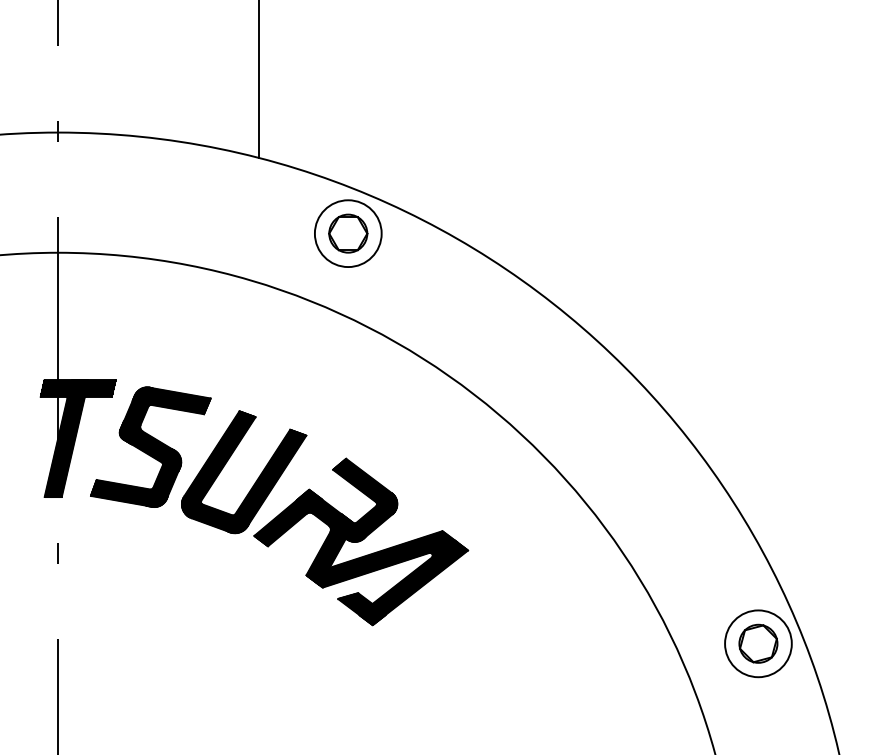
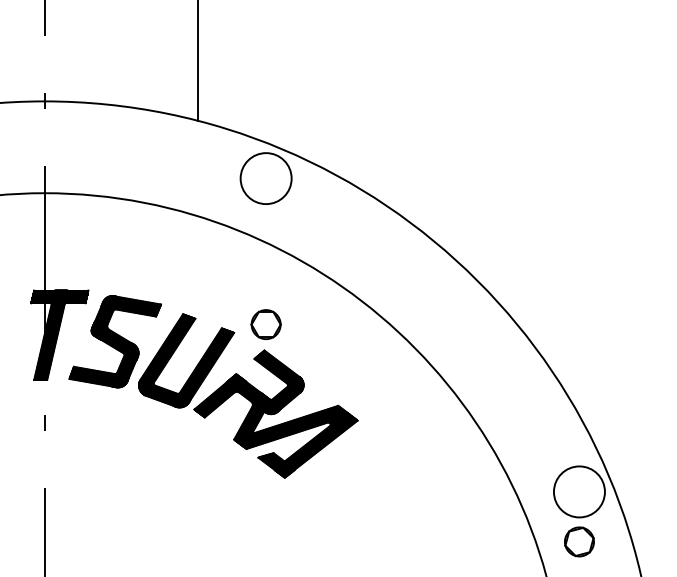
part: (347, 233) -> (265, 324), moved
part: (758, 643) -> (579, 541), moved

